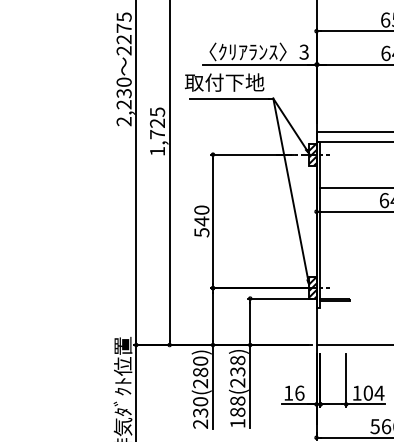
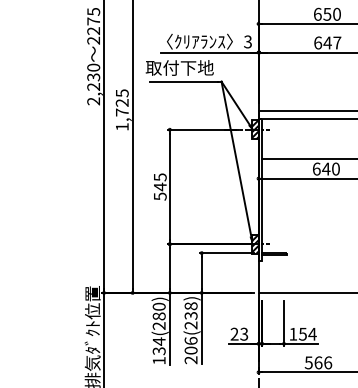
text: (200, 210) -> (159, 177), 540 -> 545
text: (294, 392) -> (239, 333), 16 -> 23
text: (367, 392) -> (302, 333), 104 -> 154
text: (199, 412) -> (158, 350), 230(280) -> 134(280)
text: (237, 412) -> (190, 350), 188(238) -> 206(238)

